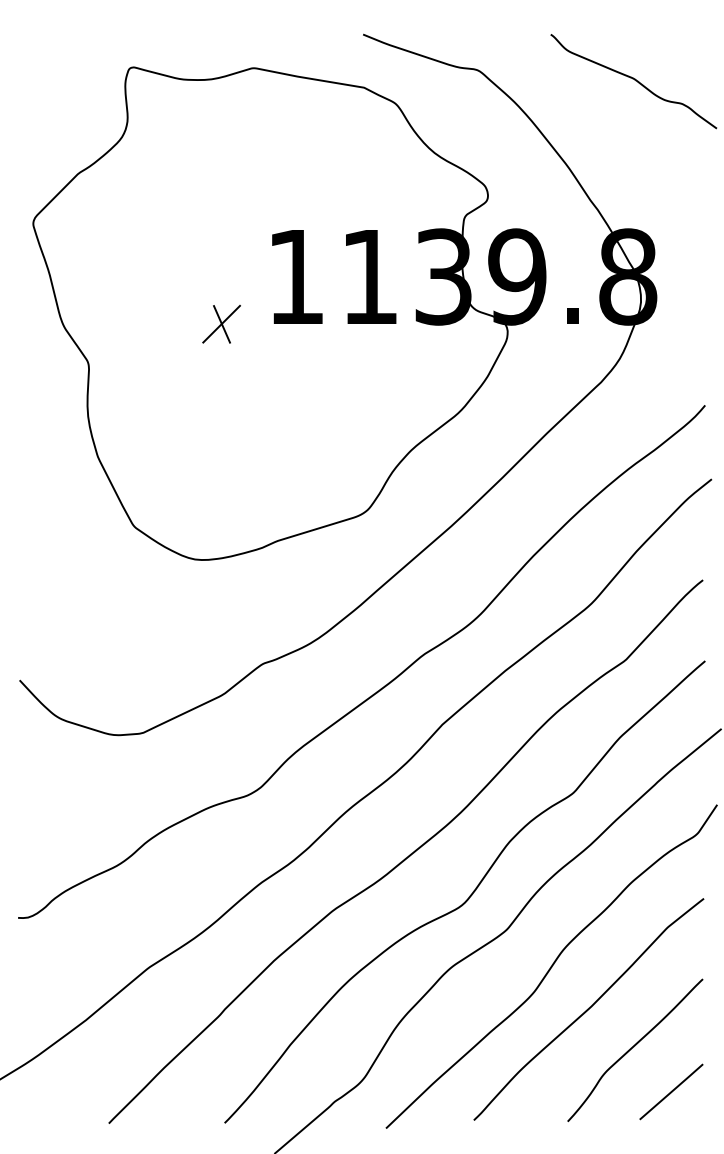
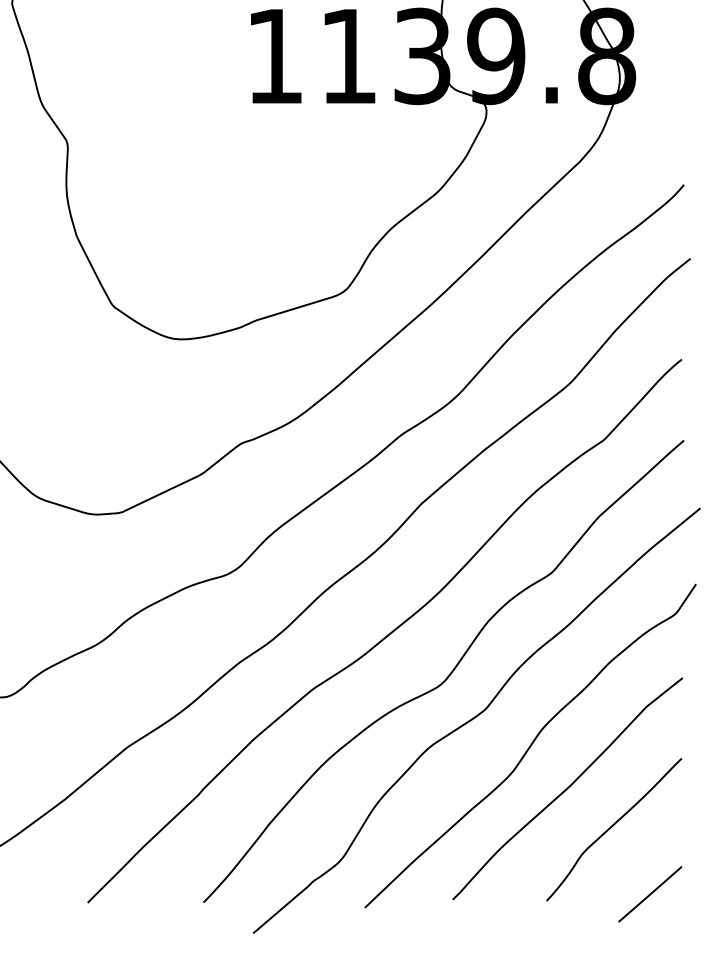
part: (221, 324) -> (200, 103), removed
line: (671, 1091) -> (650, 893), moved

